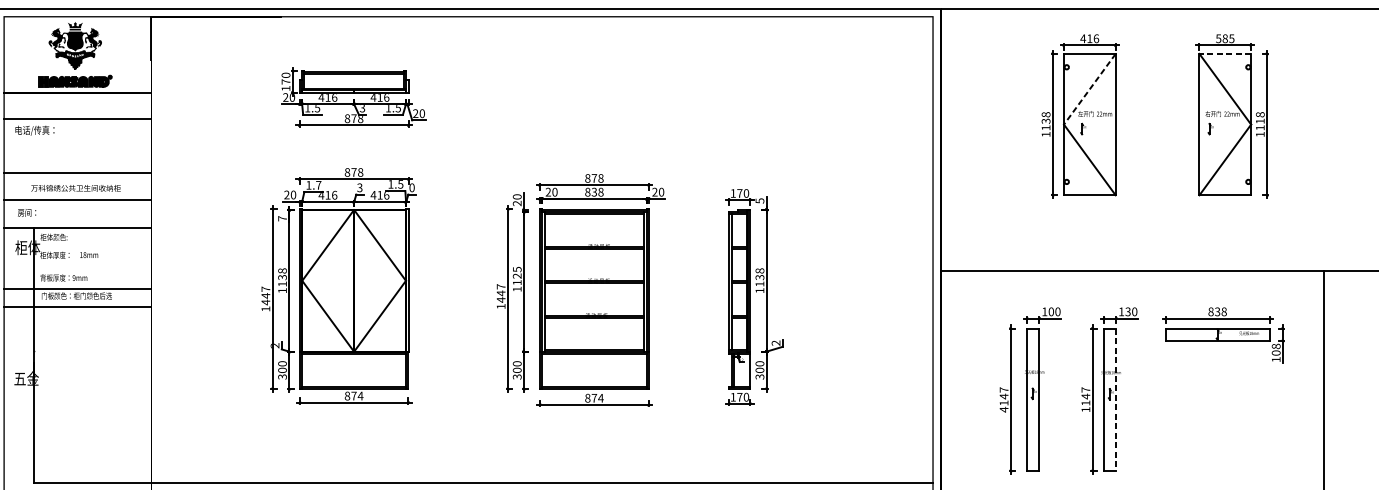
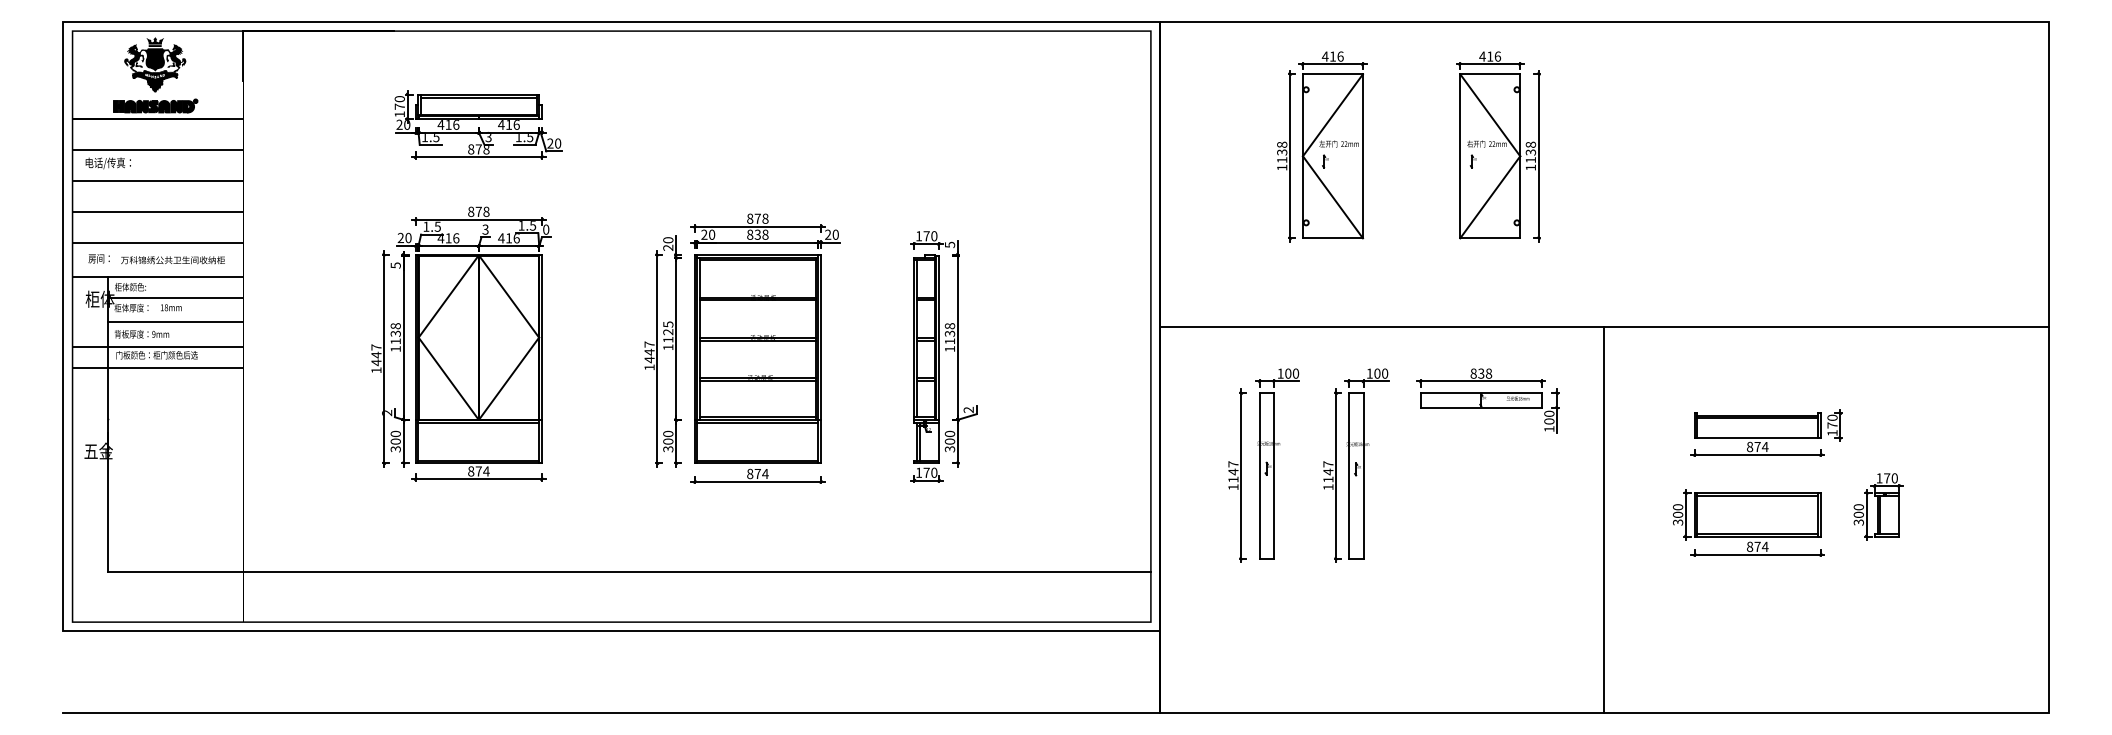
text: (1225, 38) -> (1490, 56), 585 -> 416
line: (1225, 54) -> (1490, 74), dashed -> solid
line: (1089, 89) -> (1332, 115), dashed -> solid
text: (1259, 121) -> (1530, 152), 1118 -> 1138
line: (78, 145) -> (158, 180), added
text: (318, 185) -> (437, 226), 1.7 -> 1.5
text: (75, 188) -> (172, 260), moved
text: (282, 218) -> (395, 265), 7 -> 5
line: (92, 247) -> (175, 298), added
line: (92, 267) -> (175, 322), added
text: (1128, 311) -> (1377, 373), 130 -> 100
text: (1276, 346) -> (1549, 413), 108 -> 100
line: (1116, 399) -> (1363, 475), dashed -> solid
text: (1004, 409) -> (1233, 487), 4147 -> 1147

